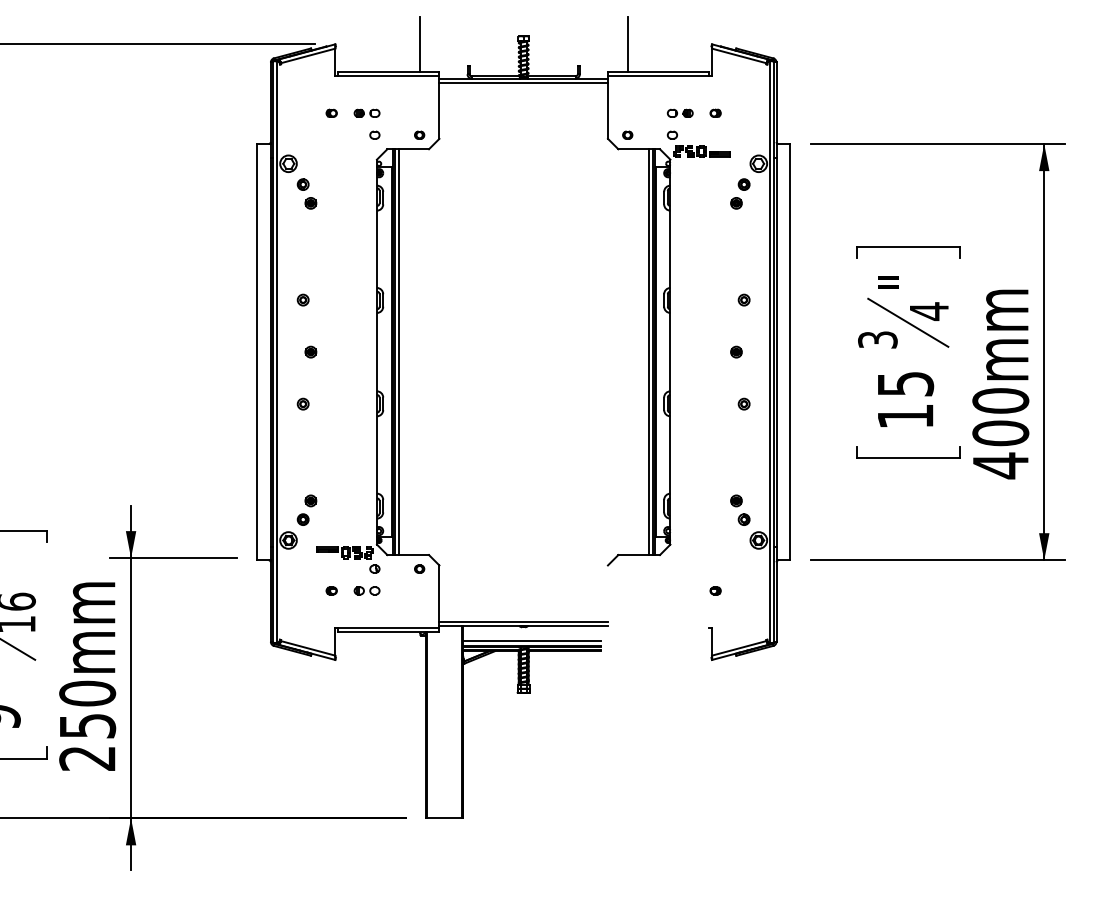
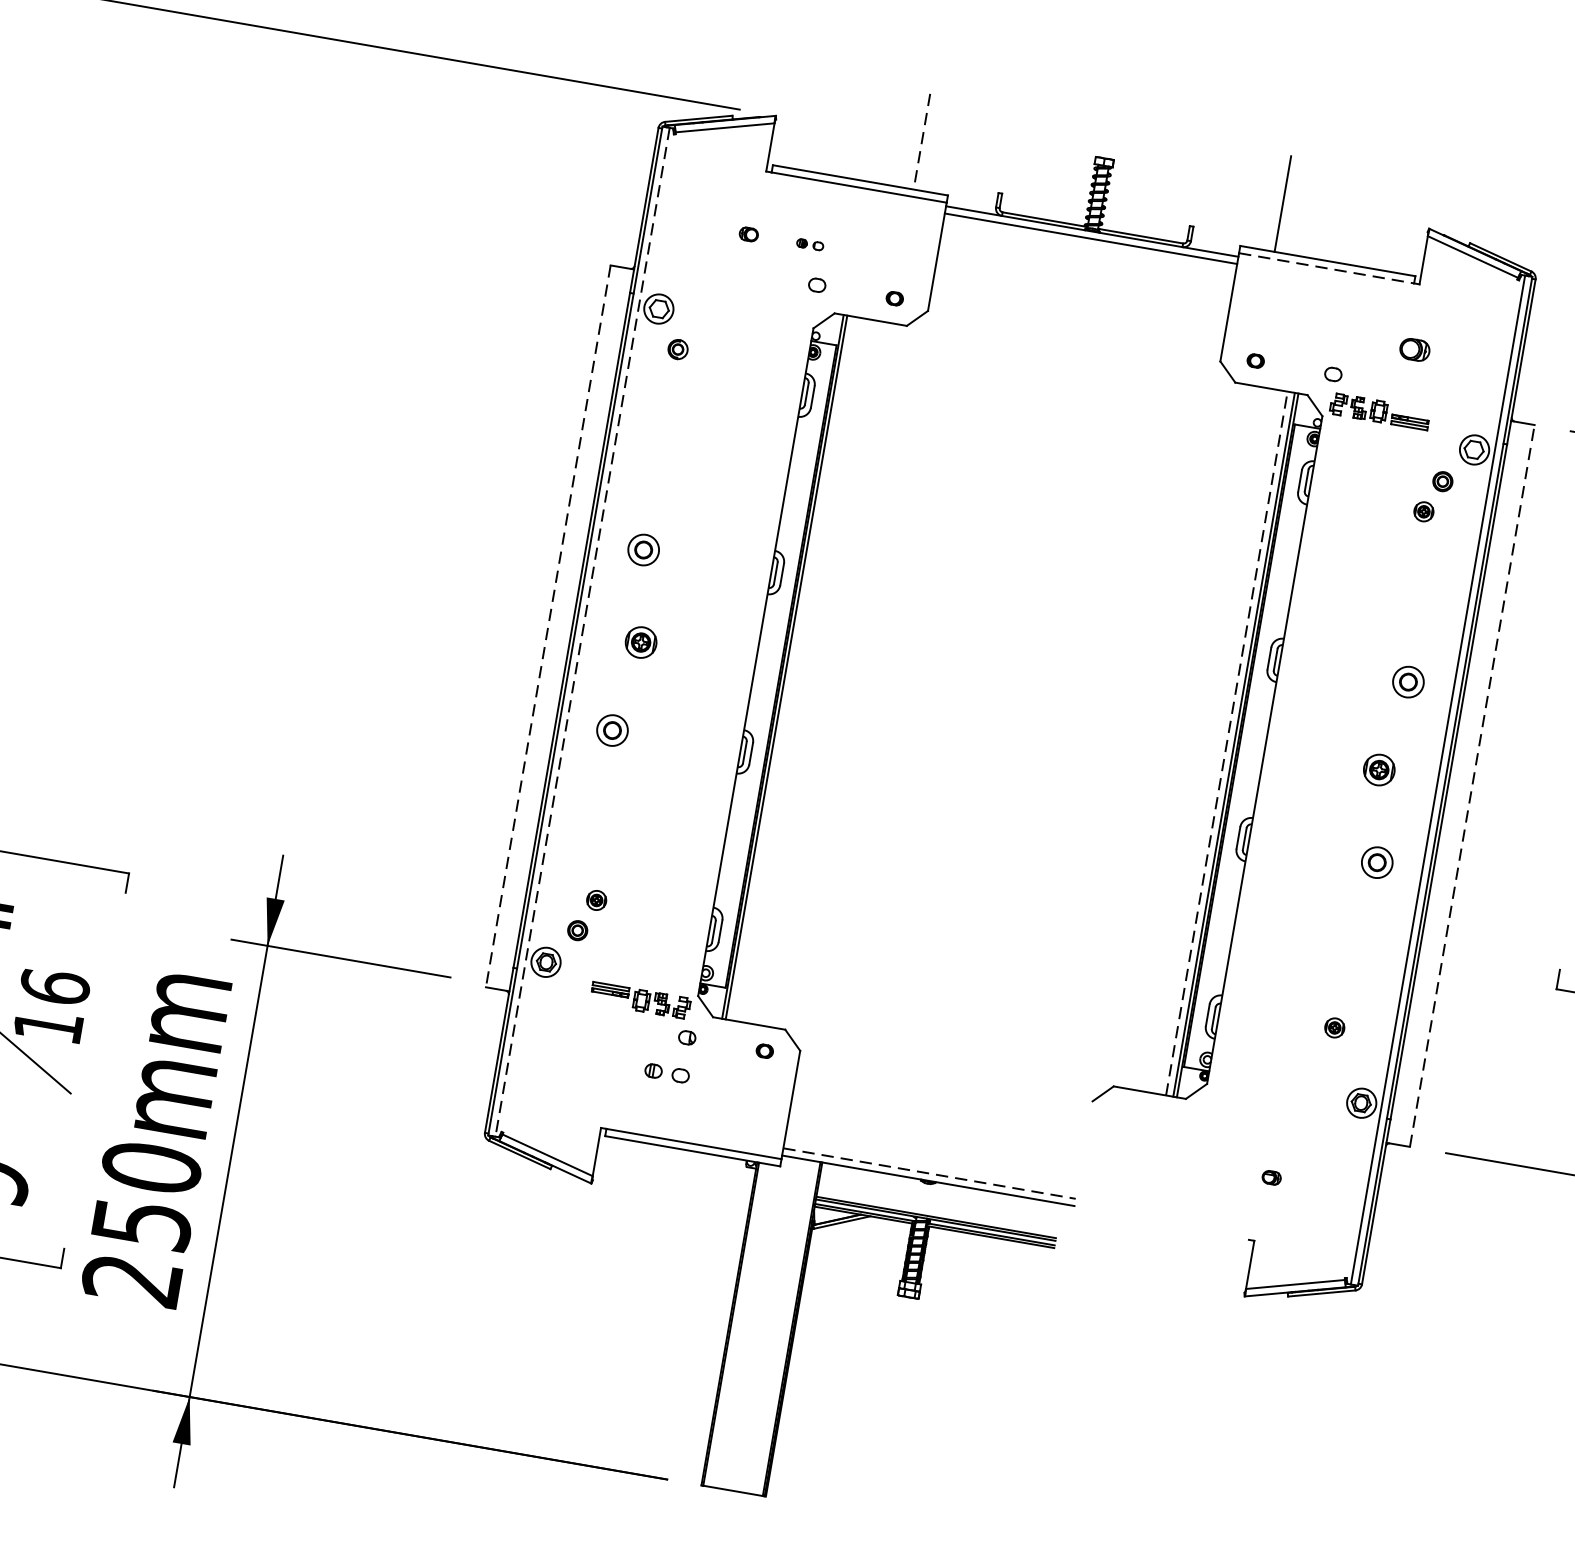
line: (419, 44) -> (921, 141), solid -> dashed
line: (658, 76) -> (1326, 268), solid -> dashed
part: (366, 112) -> (809, 243), size x0.6
part: (679, 112) -> (1352, 337), removed
part: (715, 112) -> (1414, 347), size x1.6
part: (310, 203) -> (685, 384), removed
part: (302, 299) -> (642, 548), size x1.6
part: (743, 299) -> (1407, 680), size x1.6
part: (310, 351) -> (640, 641), size x1.6
part: (736, 351) -> (1379, 768), size x1.6
line: (790, 351) -> (1473, 784), solid -> dashed
line: (257, 352) -> (548, 627), solid -> dashed
line: (277, 352) -> (583, 633), solid -> dashed
line: (398, 352) -> (793, 669), removed
line: (648, 352) -> (1226, 744), solid -> dashed
part: (302, 403) -> (611, 728), size x1.6
part: (743, 403) -> (1376, 861), size x1.6
part: (743, 519) -> (1341, 1062), removed
part: (331, 590) -> (605, 1061), removed
line: (524, 621) -> (931, 1173), solid -> dashed
line: (531, 640) -> (937, 1208), removed

